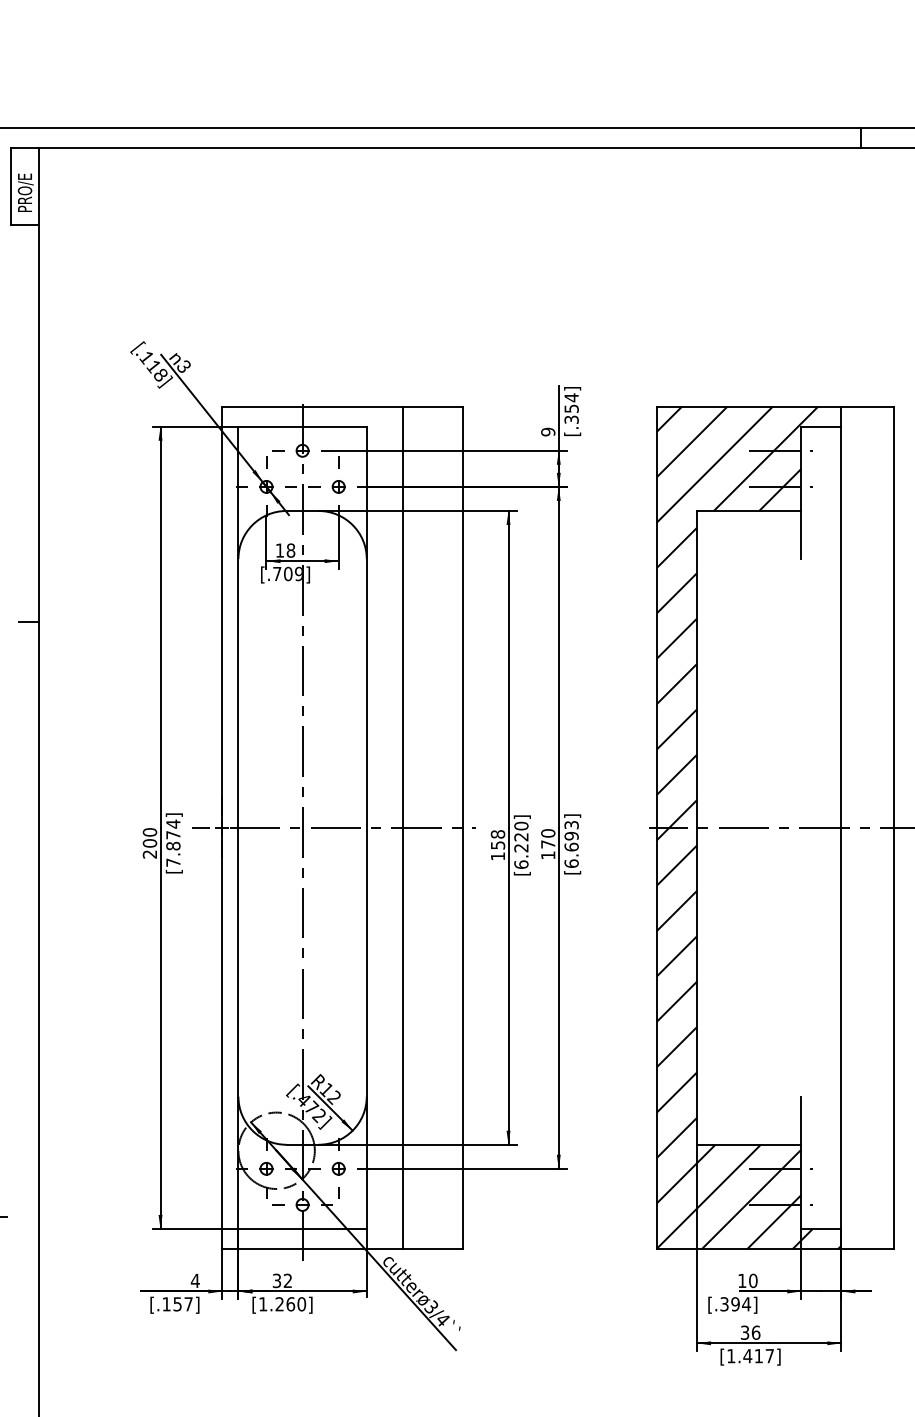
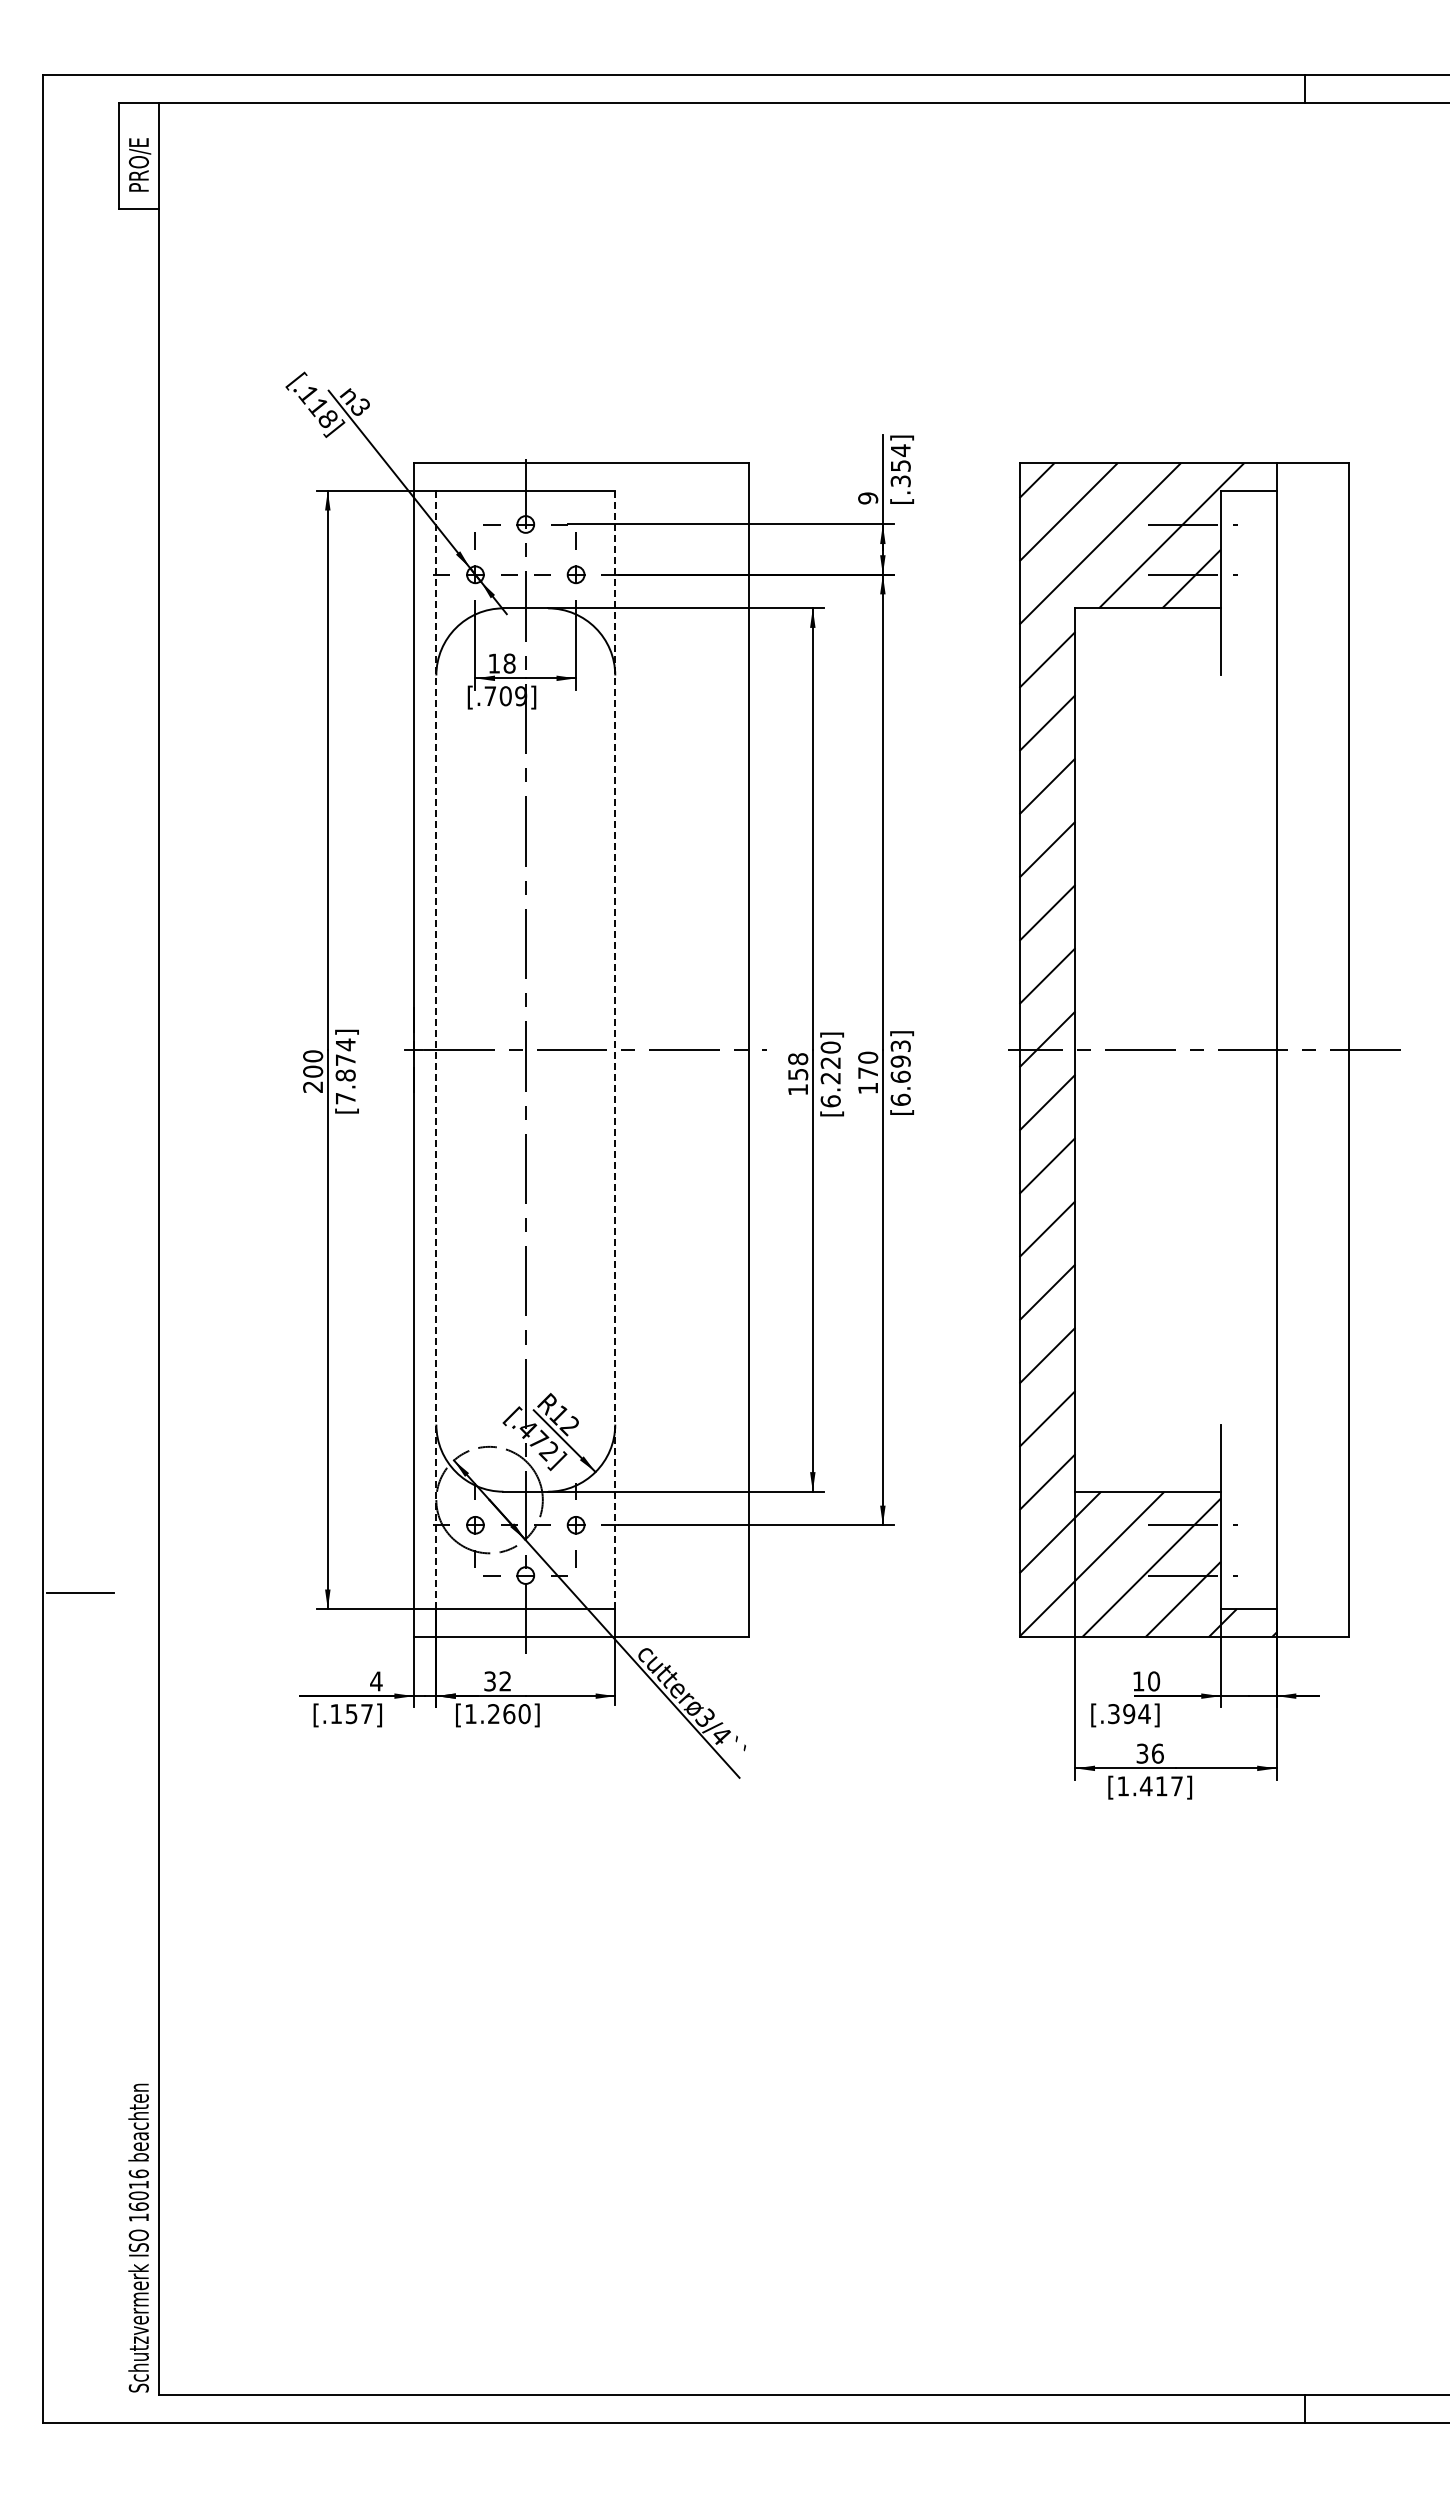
line: (29, 621) -> (144, 762), removed
line: (238, 827) -> (436, 1049), solid -> dashed
line: (201, 828) -> (384, 1050), removed
line: (366, 828) -> (615, 1050), solid -> dashed
line: (402, 828) -> (665, 1050), removed

